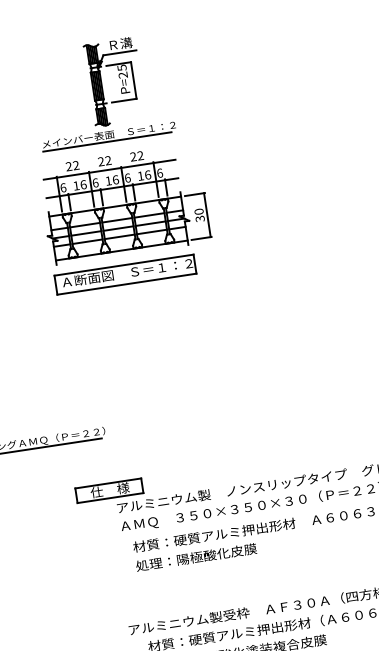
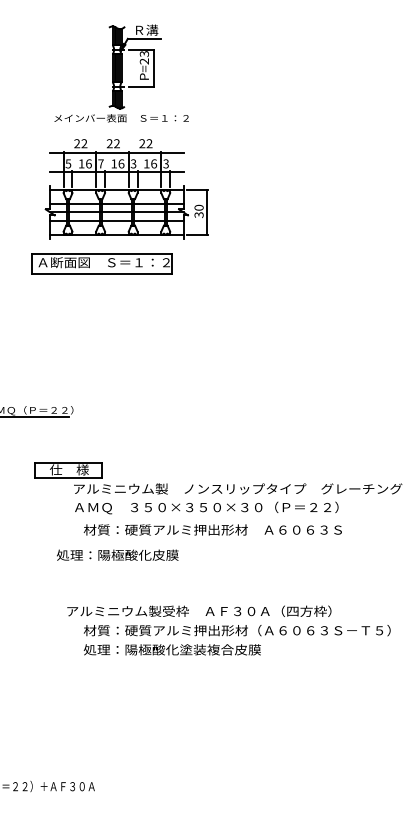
text: (121, 67) -> (143, 53), P=25 -> P=23
line: (107, 142) -> (118, 125), removed
text: (159, 172) -> (165, 163), 6 -> 3
text: (127, 177) -> (133, 163), 6 -> 3
text: (95, 182) -> (100, 163), 6 -> 7
text: (63, 187) -> (68, 163), 6 -> 5
part: (125, 274) -> (101, 263), moved
text: (196, 556) -> (117, 554), moved

